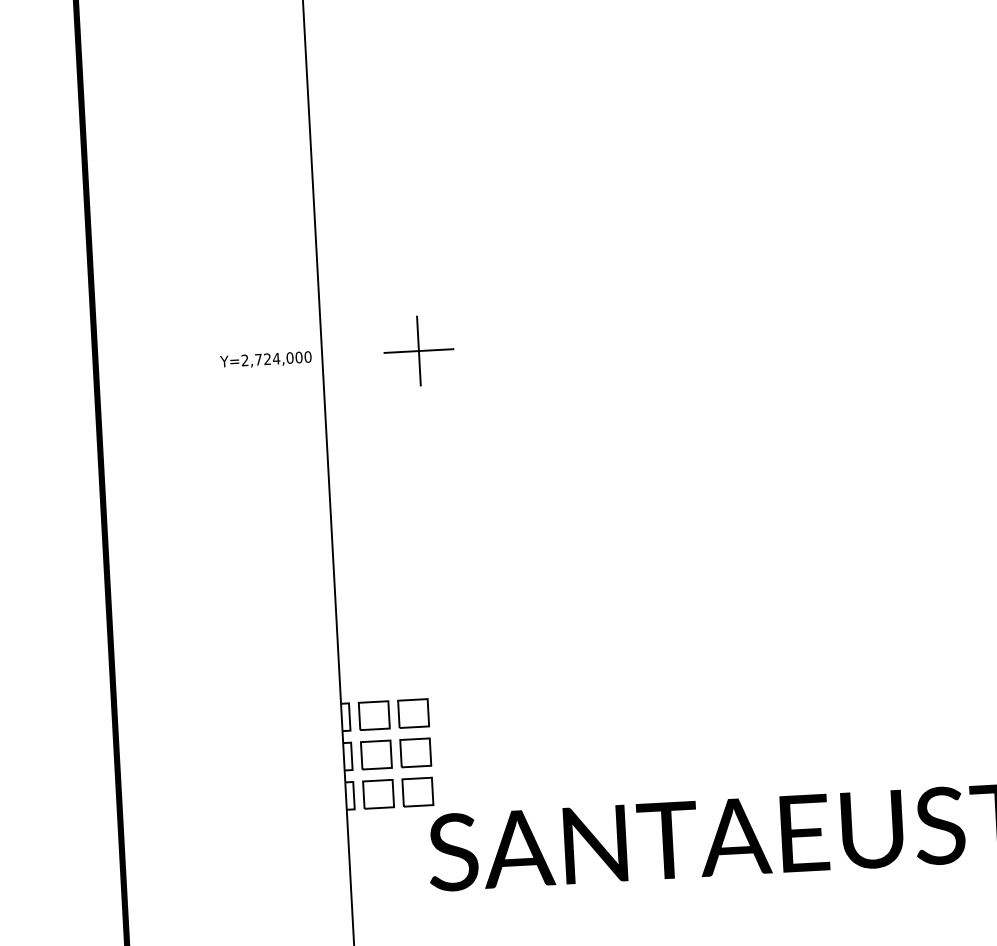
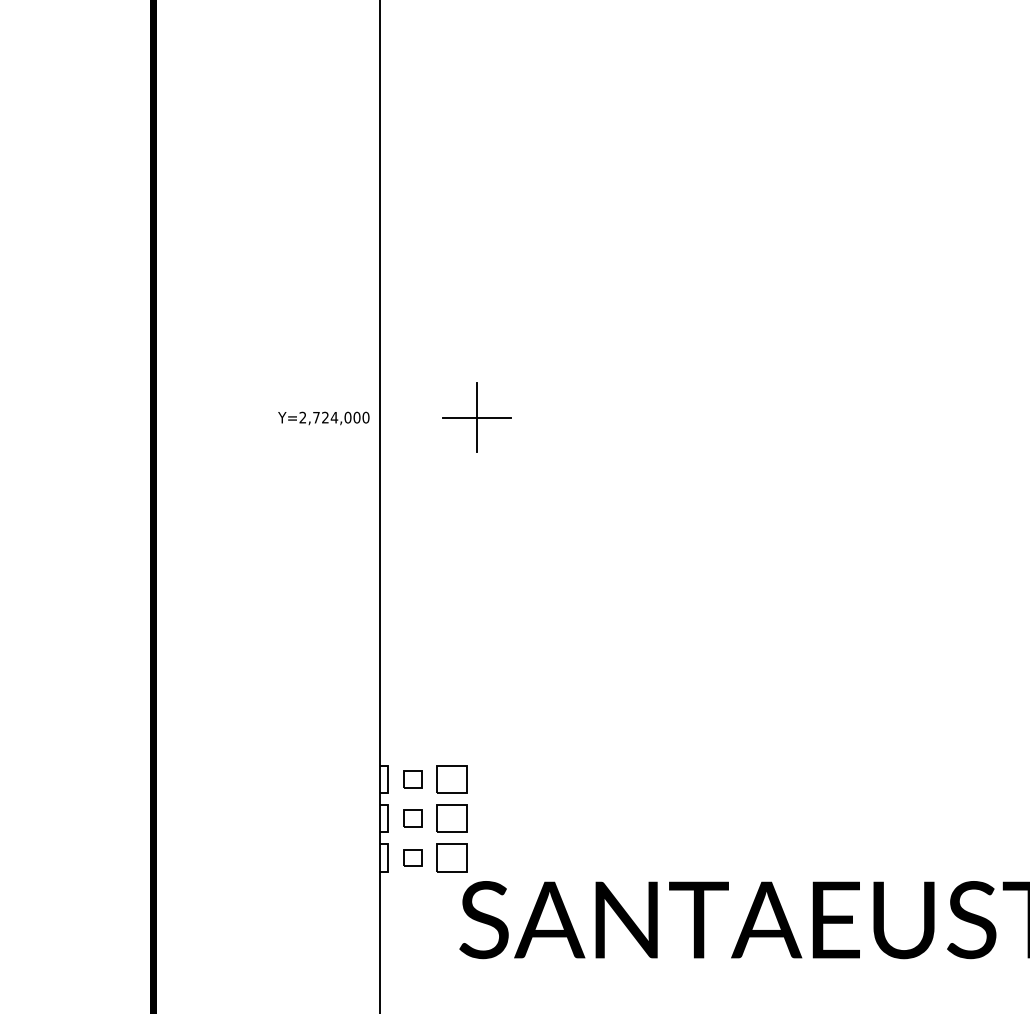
part: (374, 715) -> (412, 779), size x0.6
part: (376, 754) -> (412, 818), size x0.6
part: (378, 793) -> (412, 857), size x0.6

